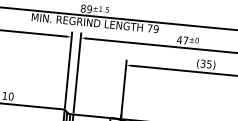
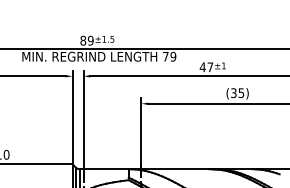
text: (196, 40) -> (223, 65), ±0 -> ±1

